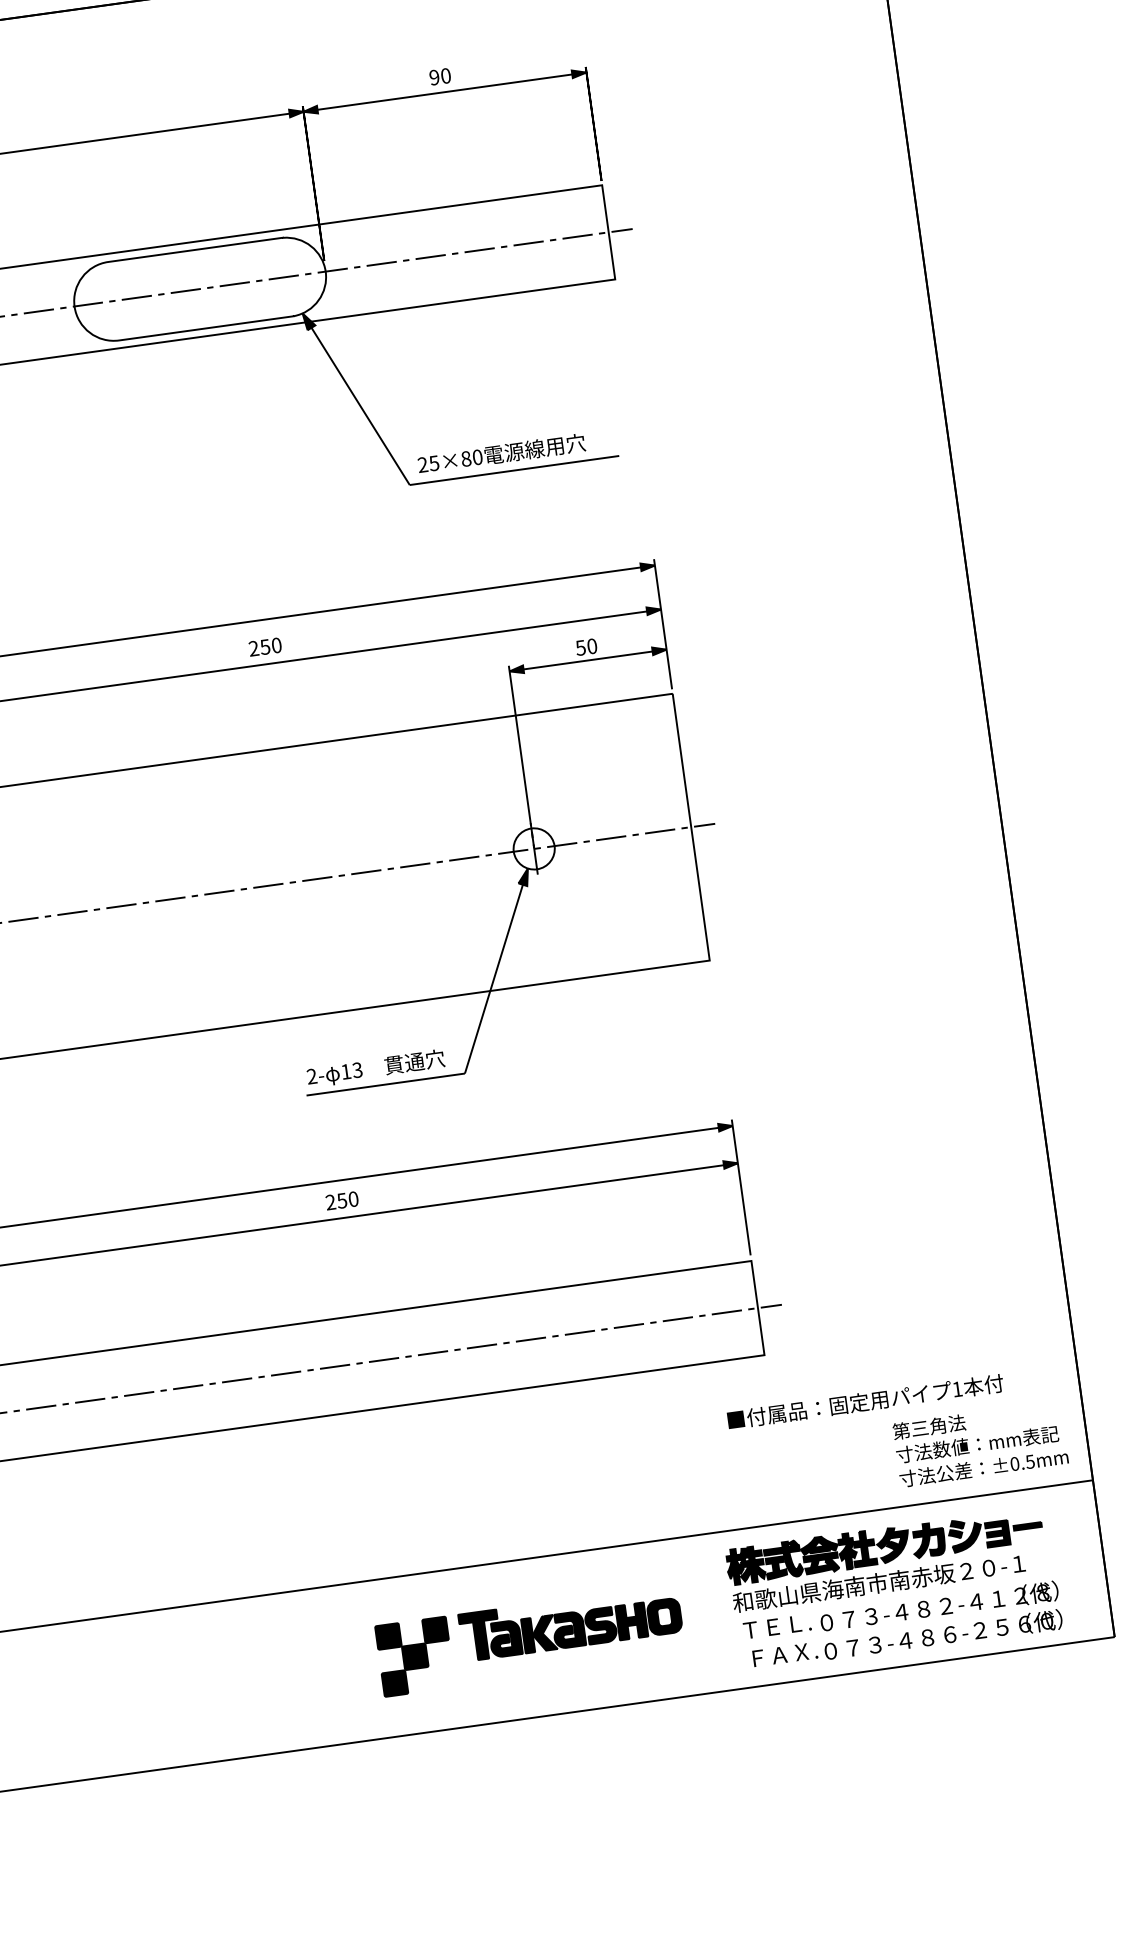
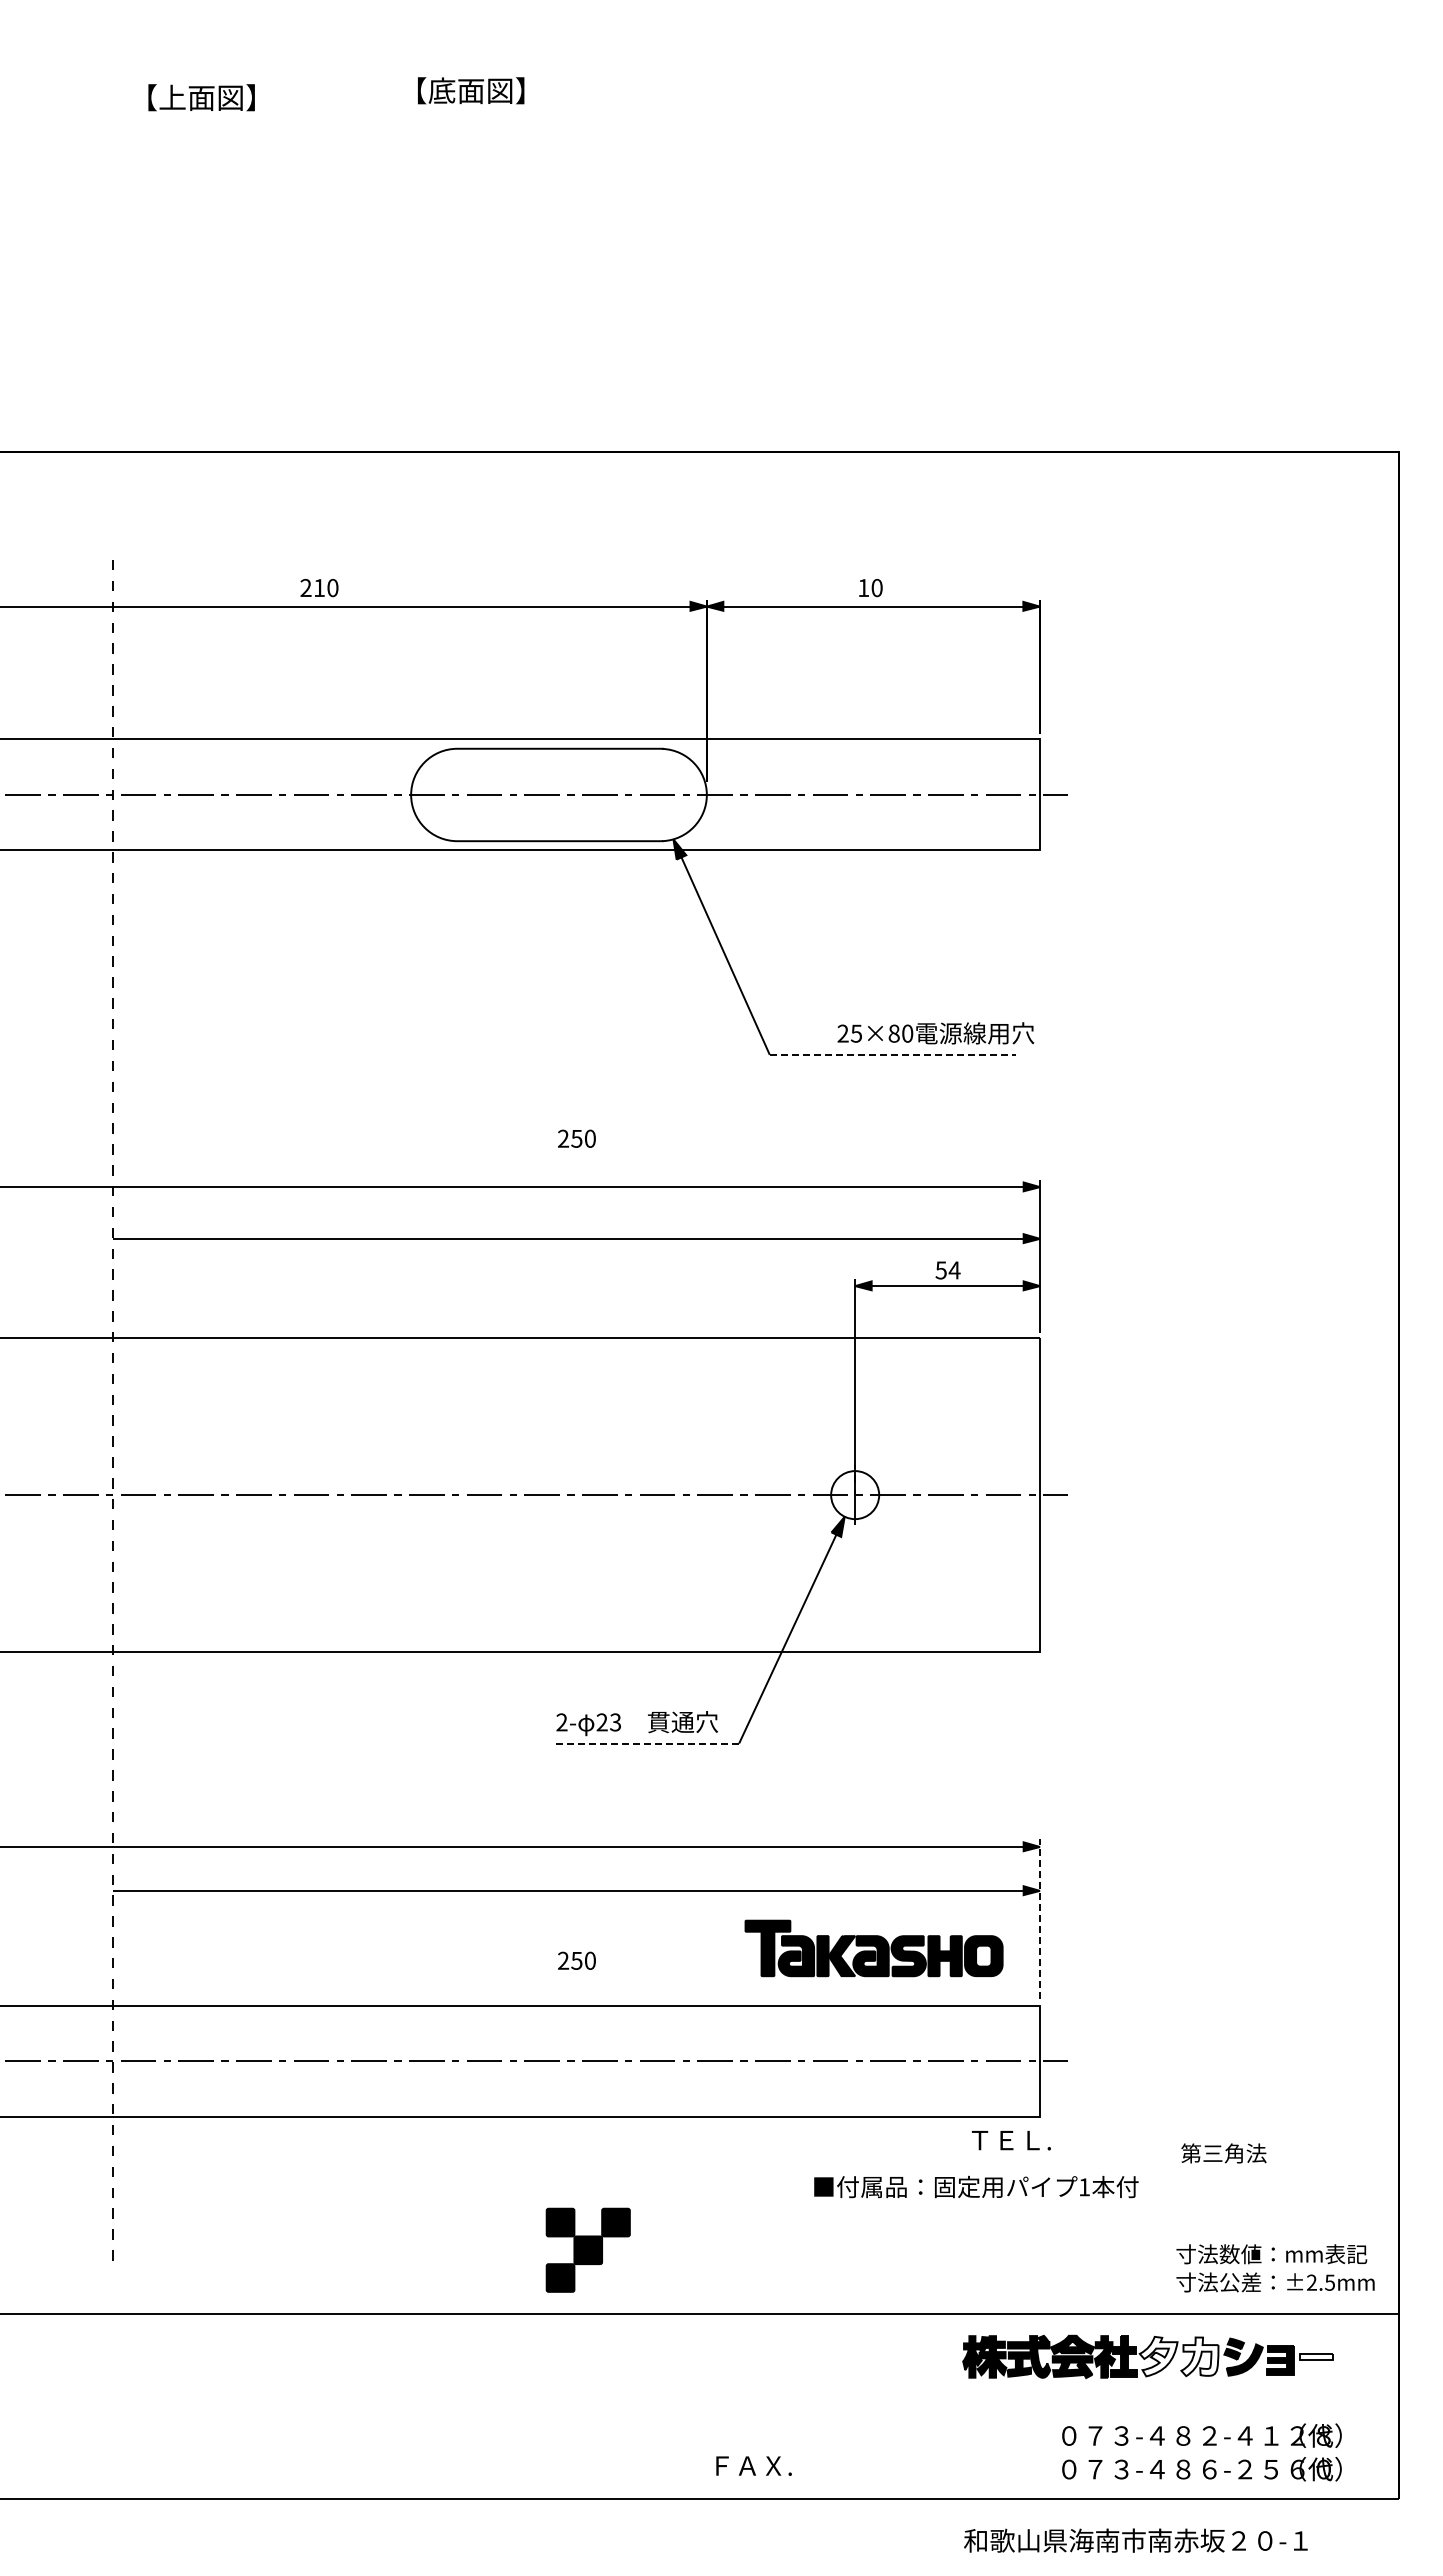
text: (434, 77) -> (863, 587), 90 -> 10
text: (501, 453) -> (935, 1033), moved
line: (514, 470) -> (893, 1054), solid -> dashed
text: (264, 646) -> (576, 1138), moved
text: (592, 646) -> (954, 1270), 50 -> 54
text: (345, 1071) -> (601, 1722), 13 -> 23
line: (385, 1084) -> (645, 1743), solid -> dashed
line: (741, 1187) -> (1040, 1919), solid -> dashed
text: (341, 1200) -> (576, 1960), moved
text: (865, 1401) -> (976, 2186), moved
text: (928, 1427) -> (1223, 2153), moved
text: (1014, 1463) -> (1311, 2282), ±0.5mm -> ±2.5mm
fill: (1027, 1526) -> (1316, 2356), removed
fill: (928, 1539) -> (1199, 2356), removed
fill: (893, 1544) -> (1158, 2356), removed
text: (878, 1583) -> (1135, 2540), moved
part: (570, 1623) -> (873, 1948), moved
text: (777, 1626) -> (1011, 2140), moved
text: (784, 1654) -> (753, 2465), moved
part: (414, 1656) -> (587, 2249), moved

